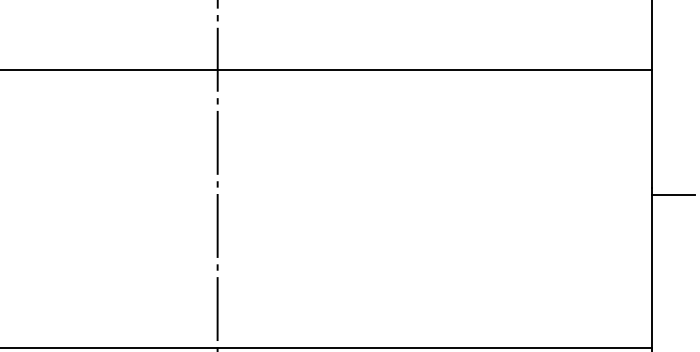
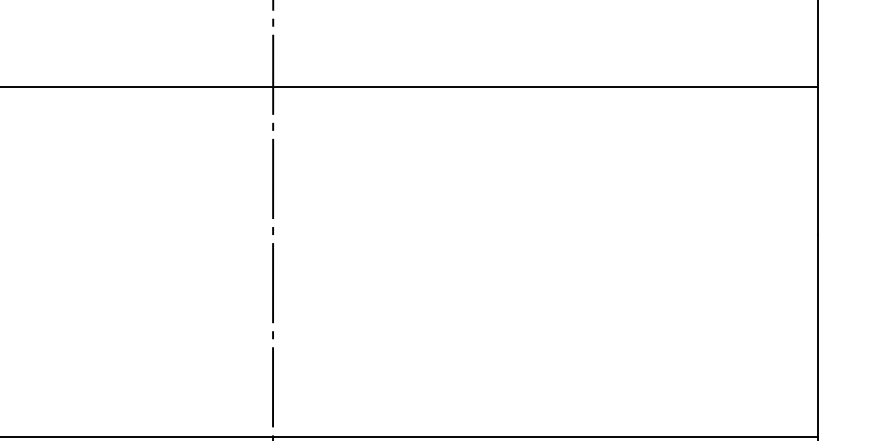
line: (673, 195) -> (844, 244), removed

